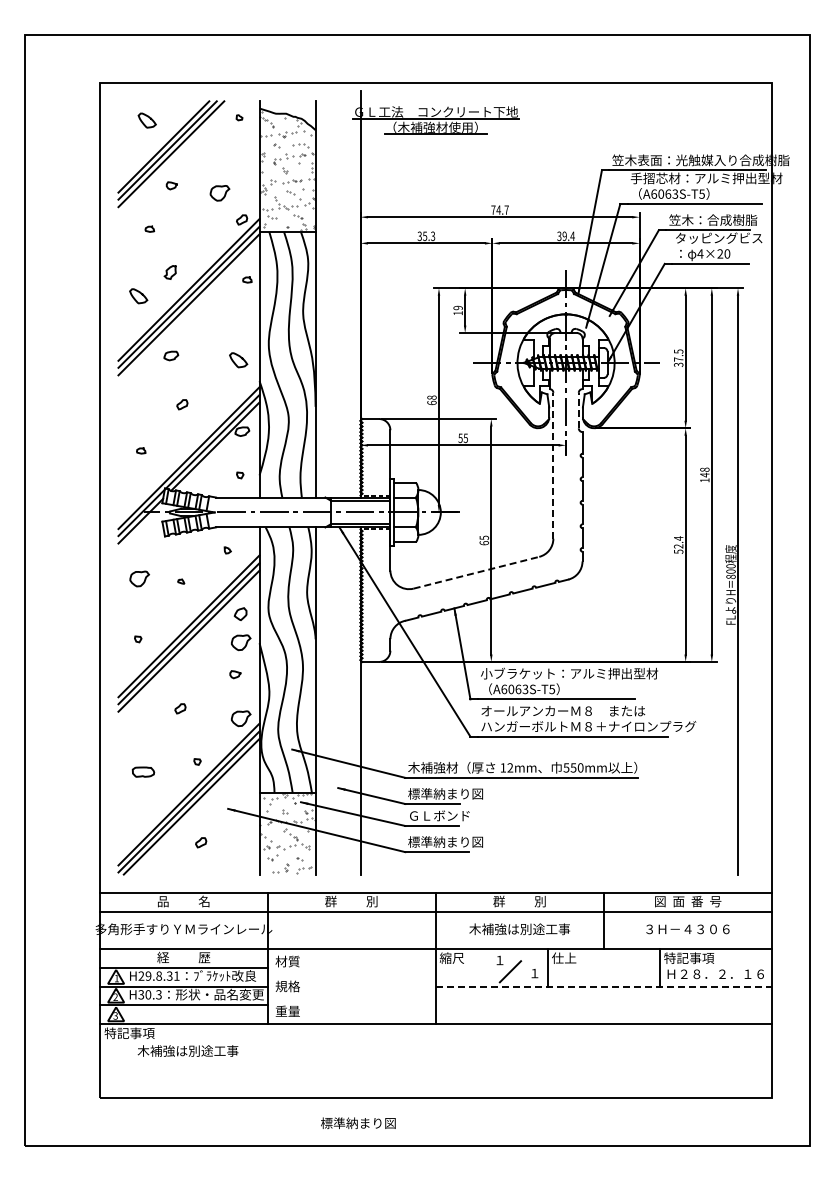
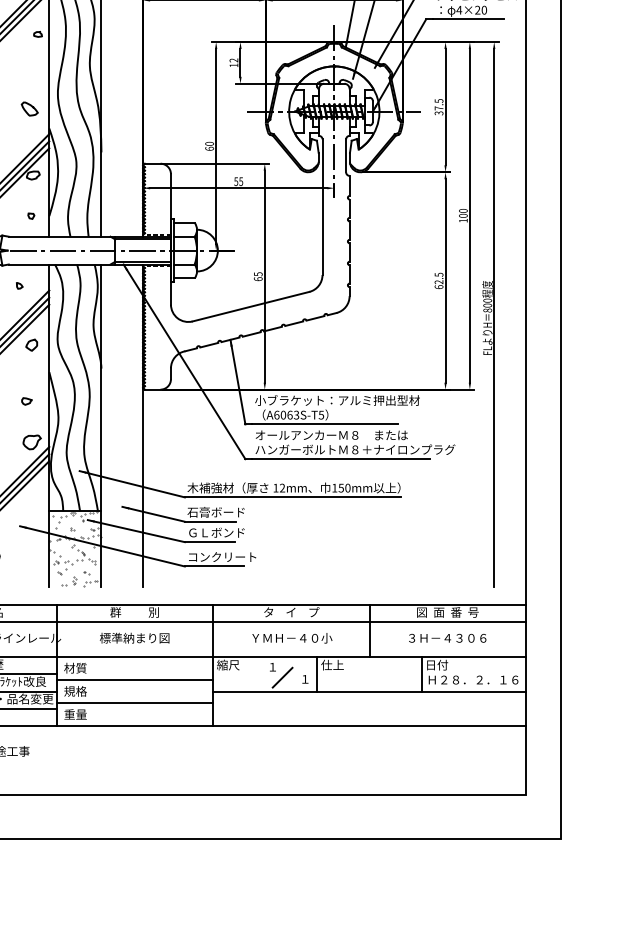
text: (458, 307) -> (234, 60), 19 -> 12
text: (432, 397) -> (210, 143), 68 -> 60
line: (578, 410) -> (345, 155), dashed -> solid
line: (553, 465) -> (322, 206), dashed -> solid
text: (704, 472) -> (463, 213), 148 -> 100
text: (678, 544) -> (438, 280), 52.4 -> 62.5
line: (476, 572) -> (251, 306), dashed -> solid
part: (241, 642) -> (32, 371), removed
text: (566, 767) -> (334, 487), 550mm -> 150mm
text: (445, 793) -> (222, 511), 標準納まり図 -> 石膏ボード
text: (445, 841) -> (222, 556), 標準納まり図 -> コンクリート
text: (520, 901) -> (291, 612), 群          別 -> タ    イ    プ
text: (519, 929) -> (291, 638), 木補強は別途工事 -> ＹＭＨ－４０小
text: (689, 957) -> (449, 664), 特記事項 -> 日付
line: (351, 974) -> (134, 680), added
line: (603, 986) -> (369, 691), dashed -> solid
line: (351, 999) -> (134, 703), added
text: (358, 1123) -> (134, 638), moved

